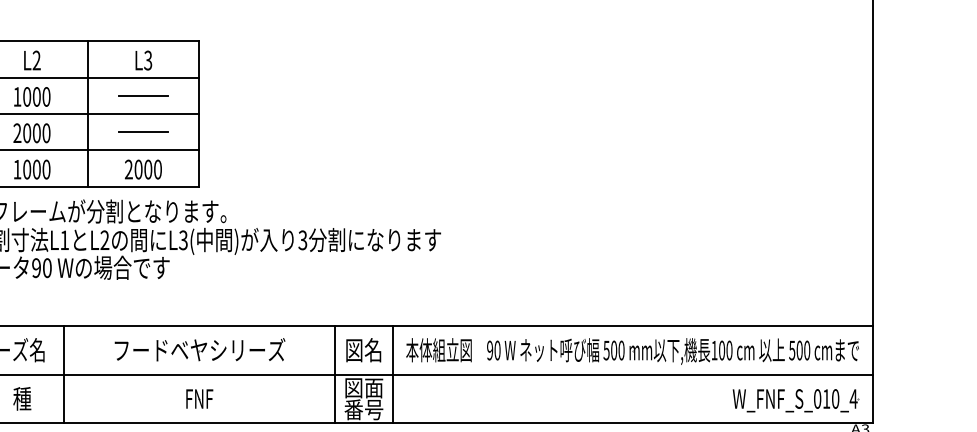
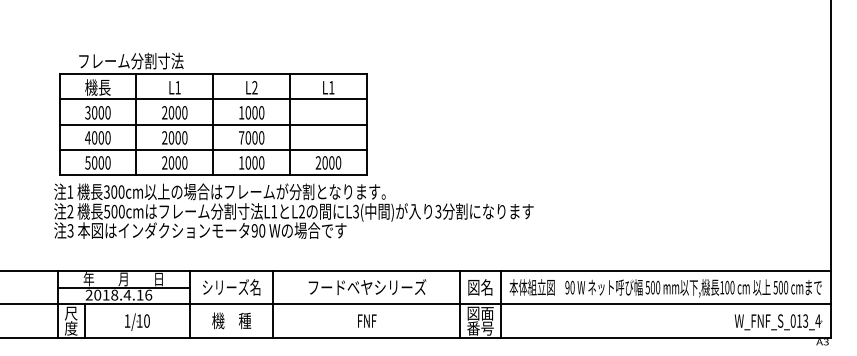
text: (147, 60) -> (331, 87), L3 -> L1
line: (143, 96) -> (328, 112), removed
line: (142, 131) -> (327, 136), removed
text: (17, 132) -> (241, 137), 2000 -> 7000
text: (835, 398) -> (805, 320), W_FNF_S_010_4 -> W_FNF_S_013_4

